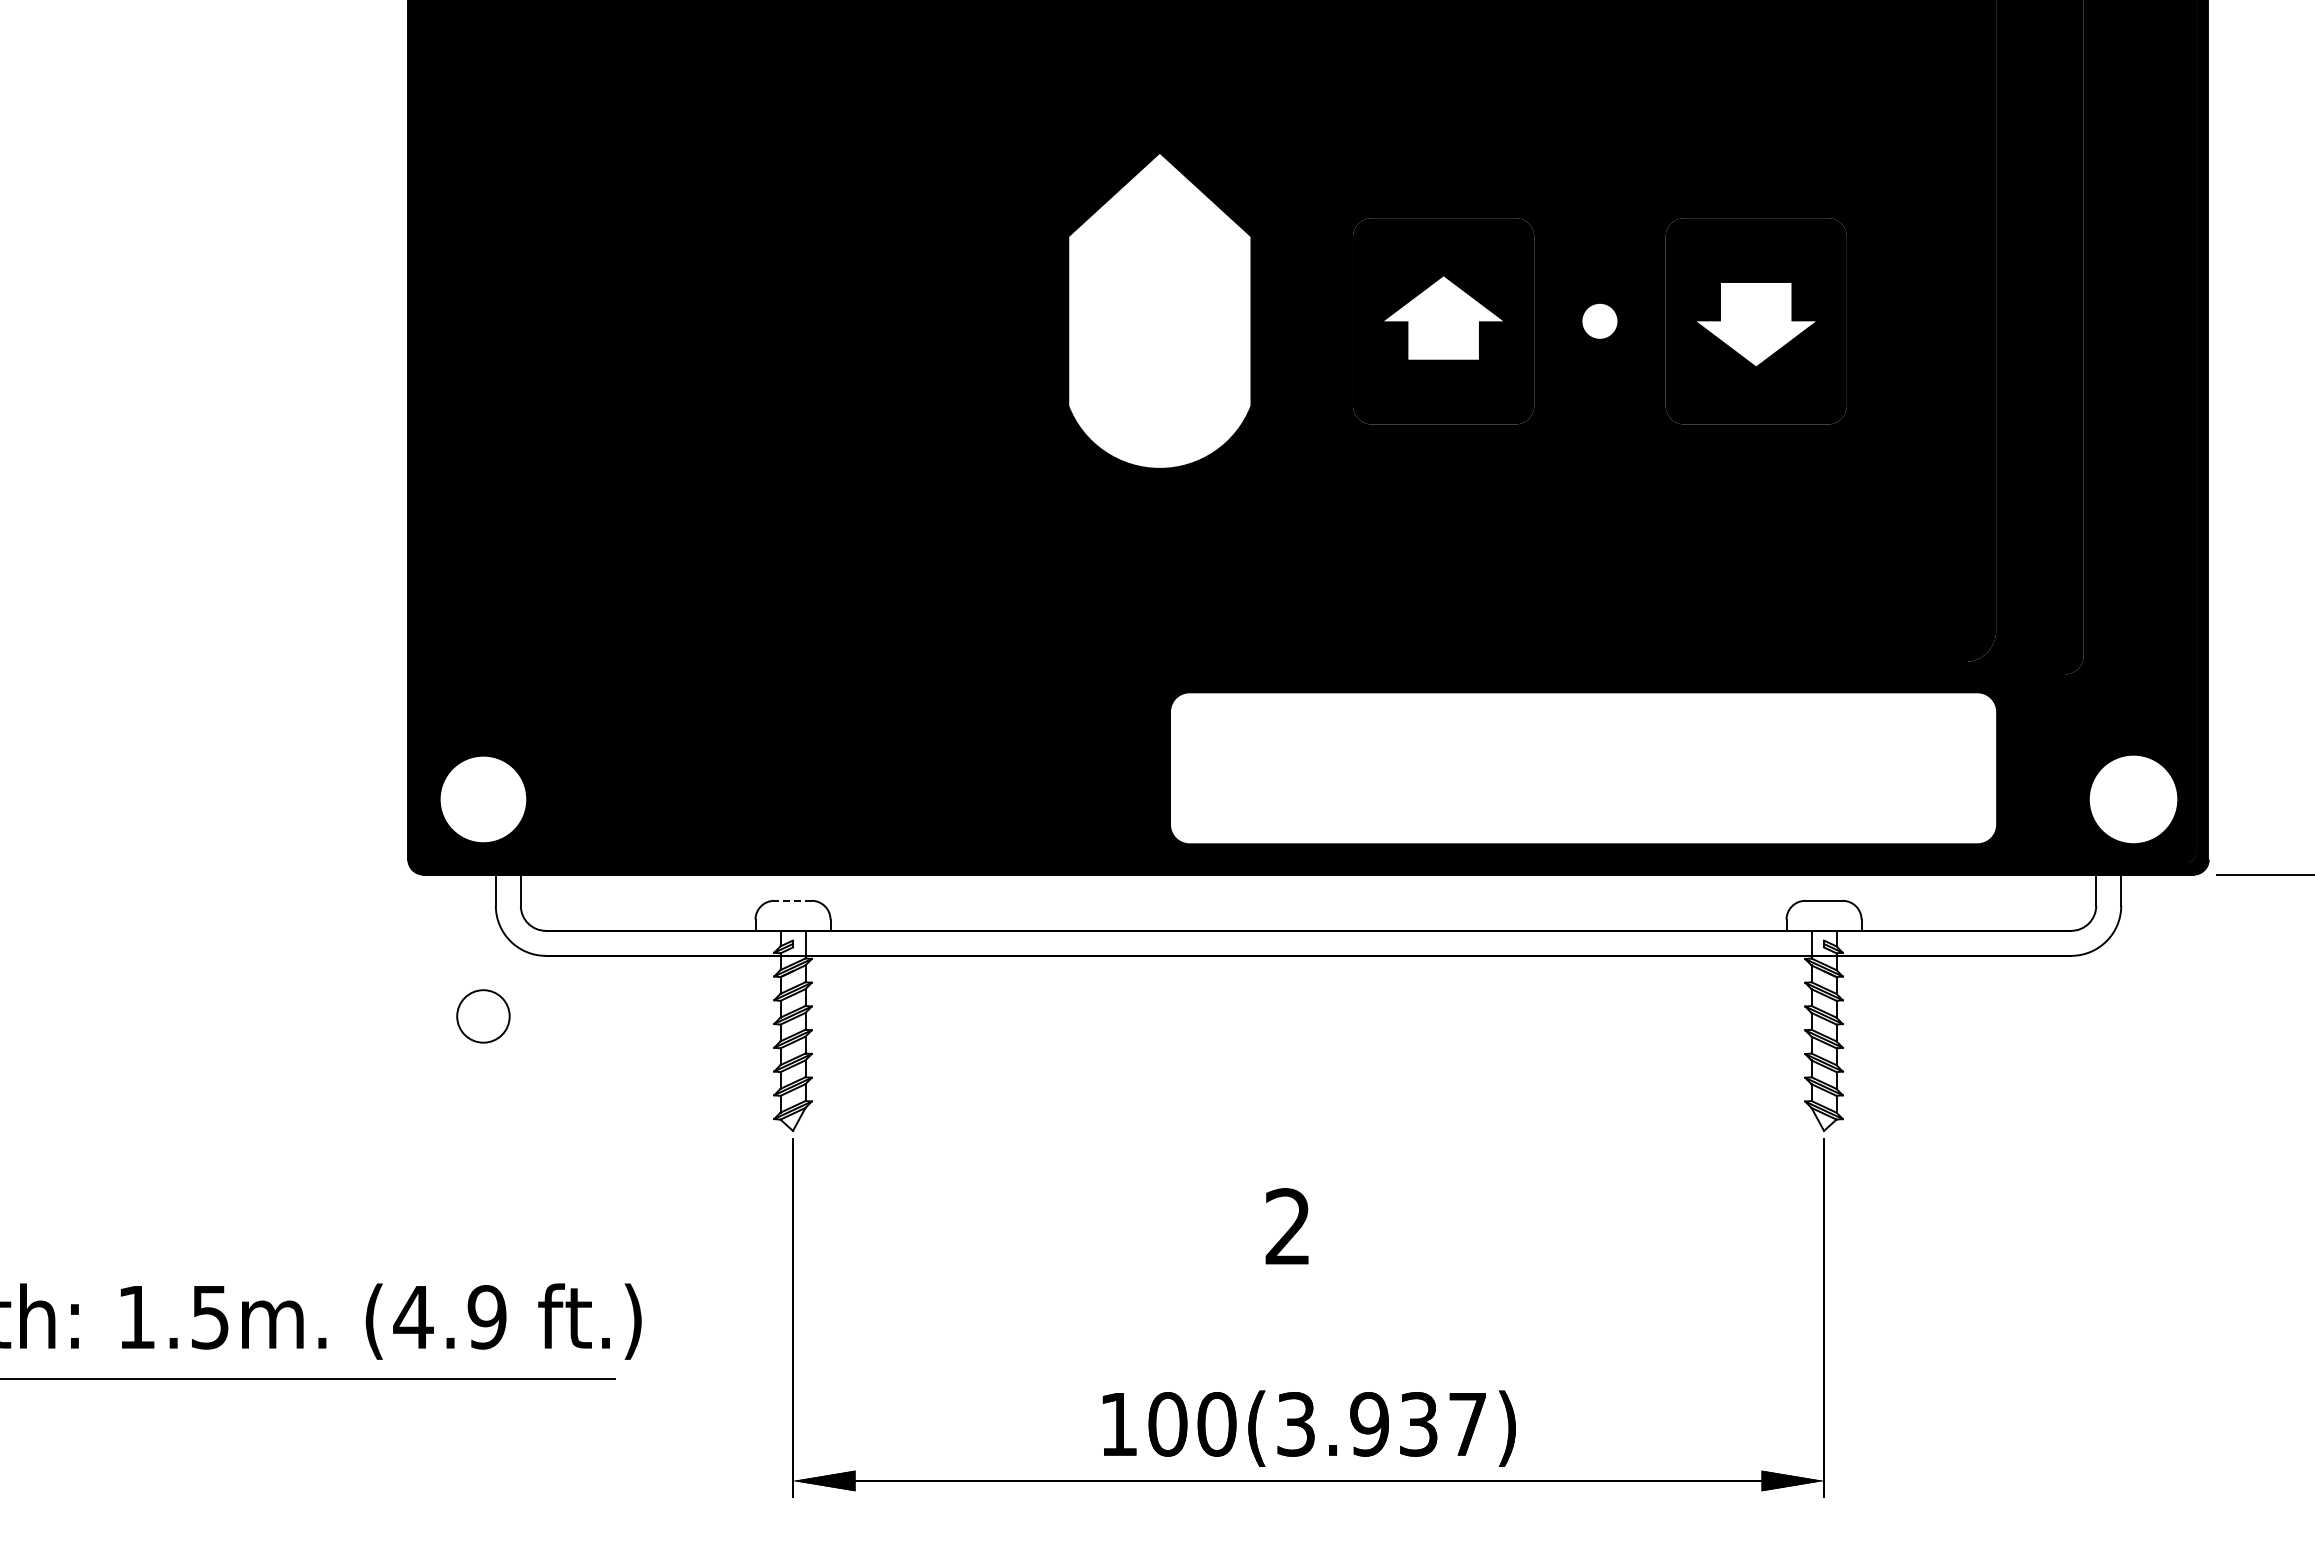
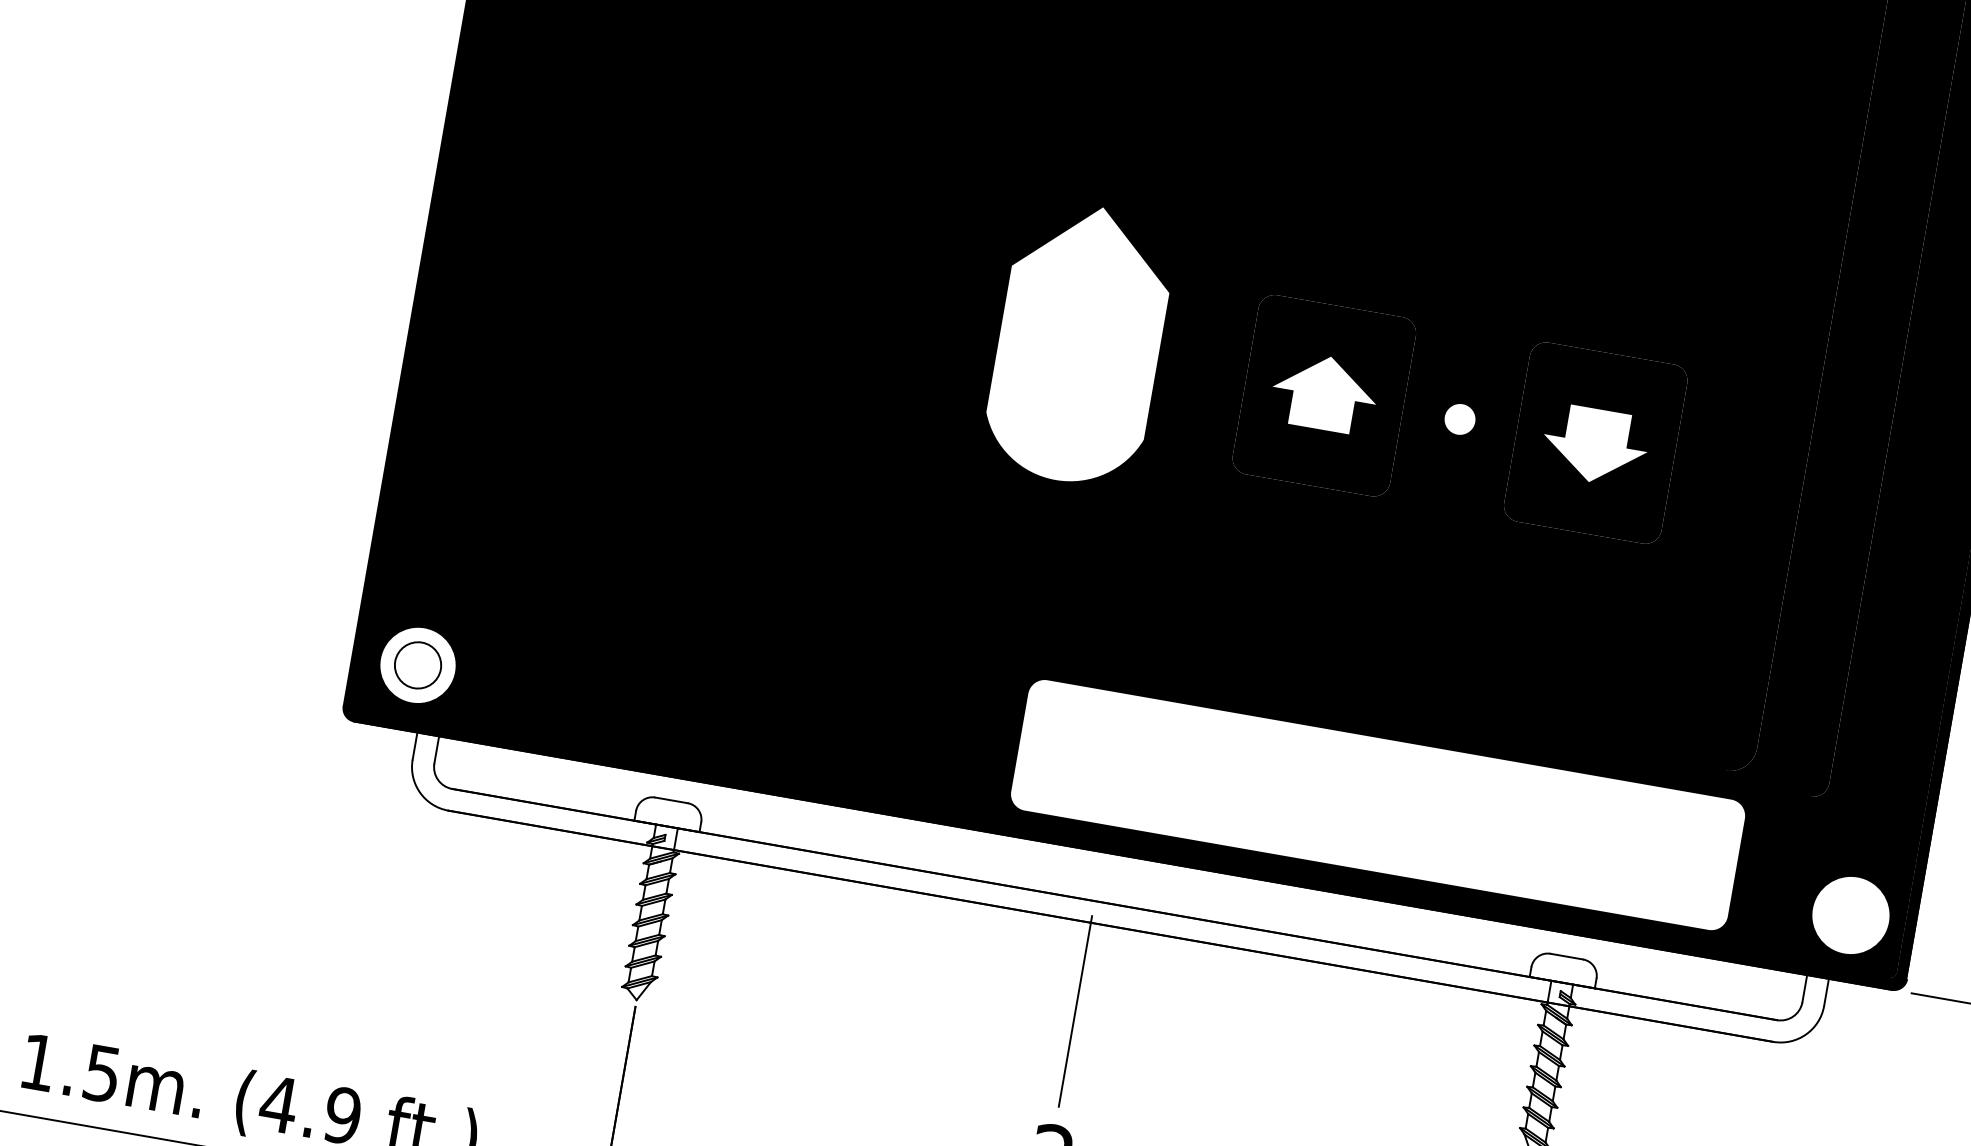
line: (793, 900) -> (671, 800), dashed -> solid
circle: (483, 1016) -> (418, 665), moved
line: (1285, 1057) -> (1075, 1011), added

